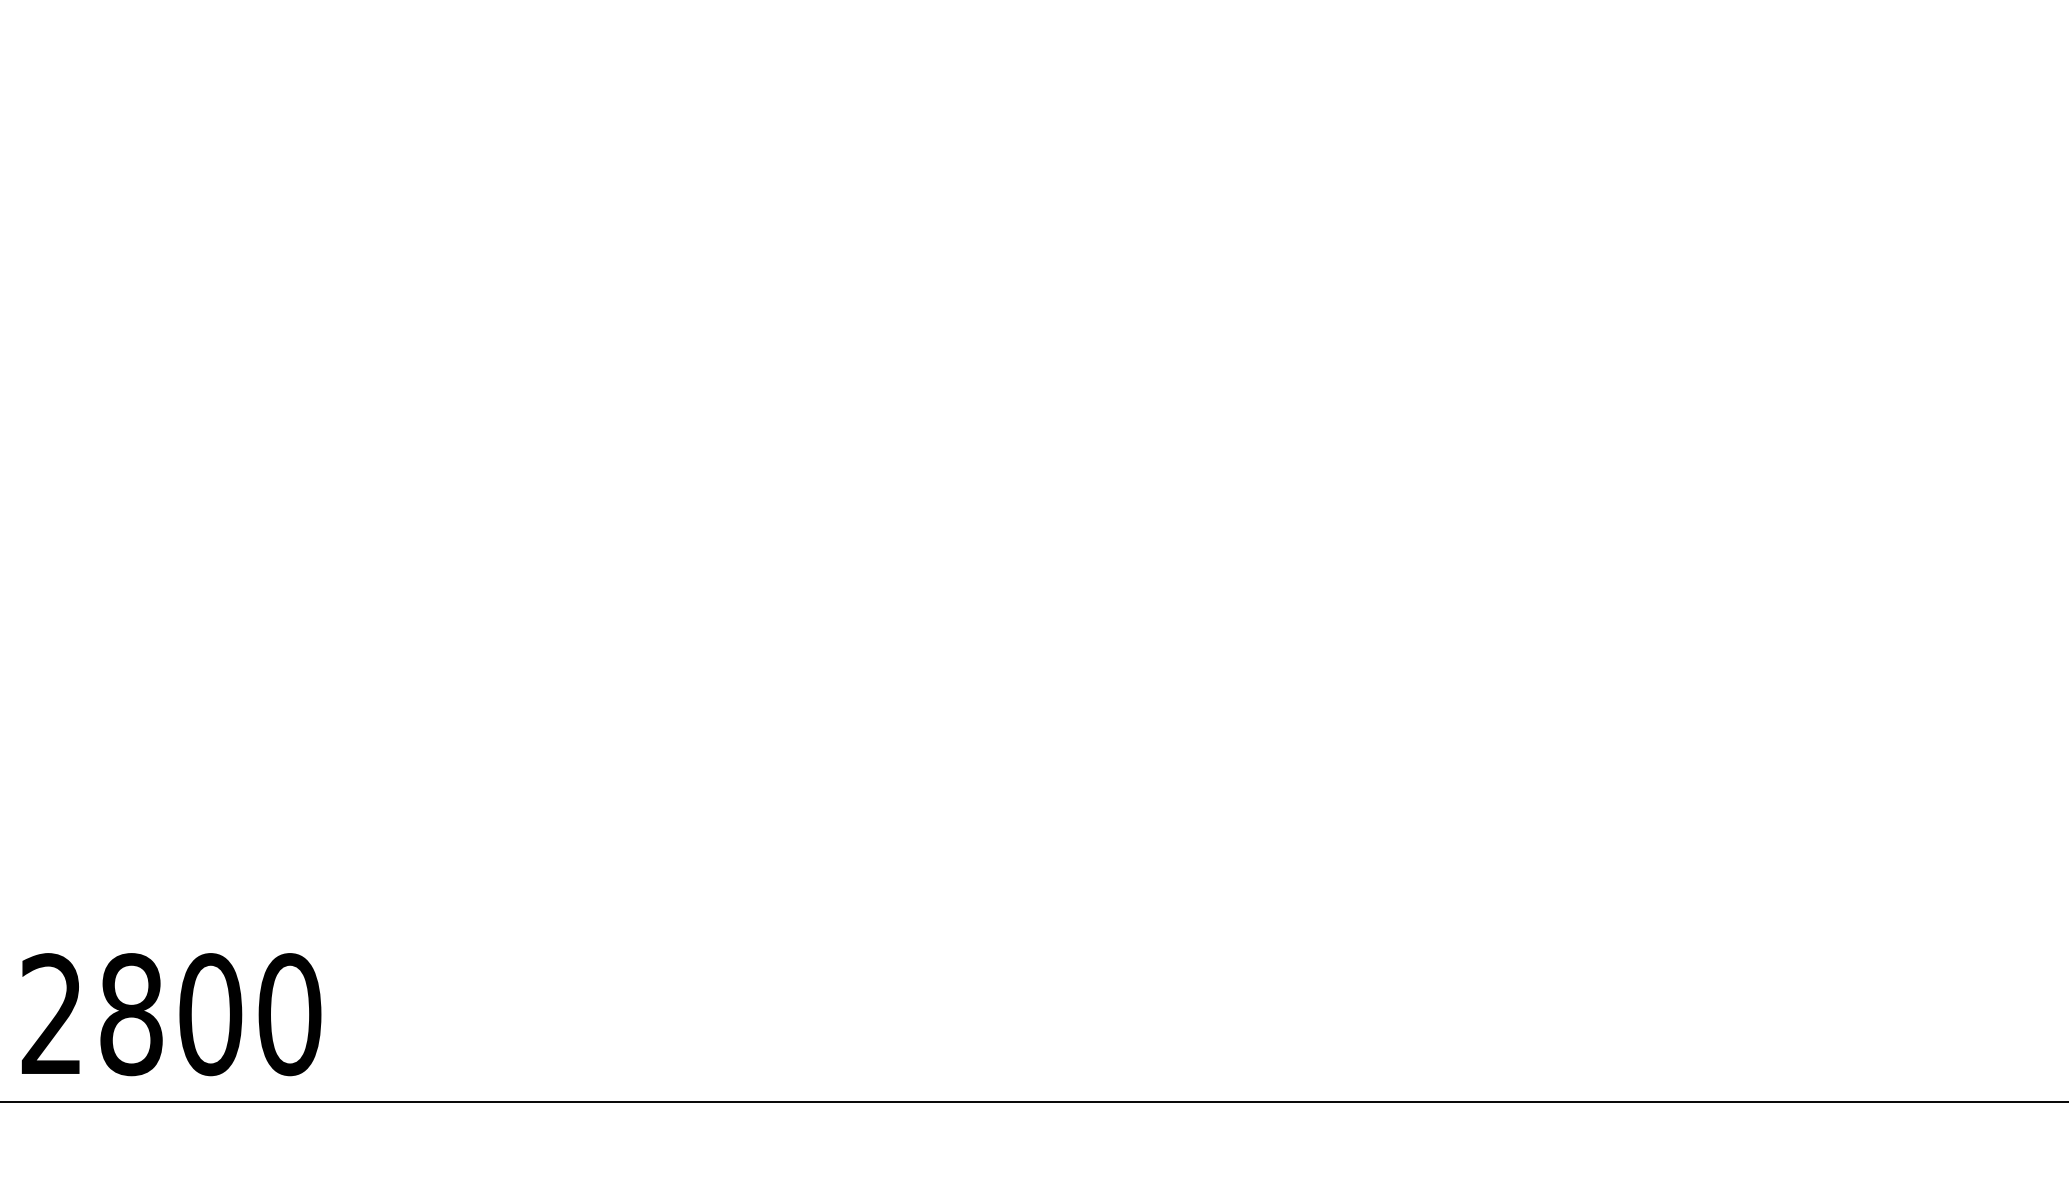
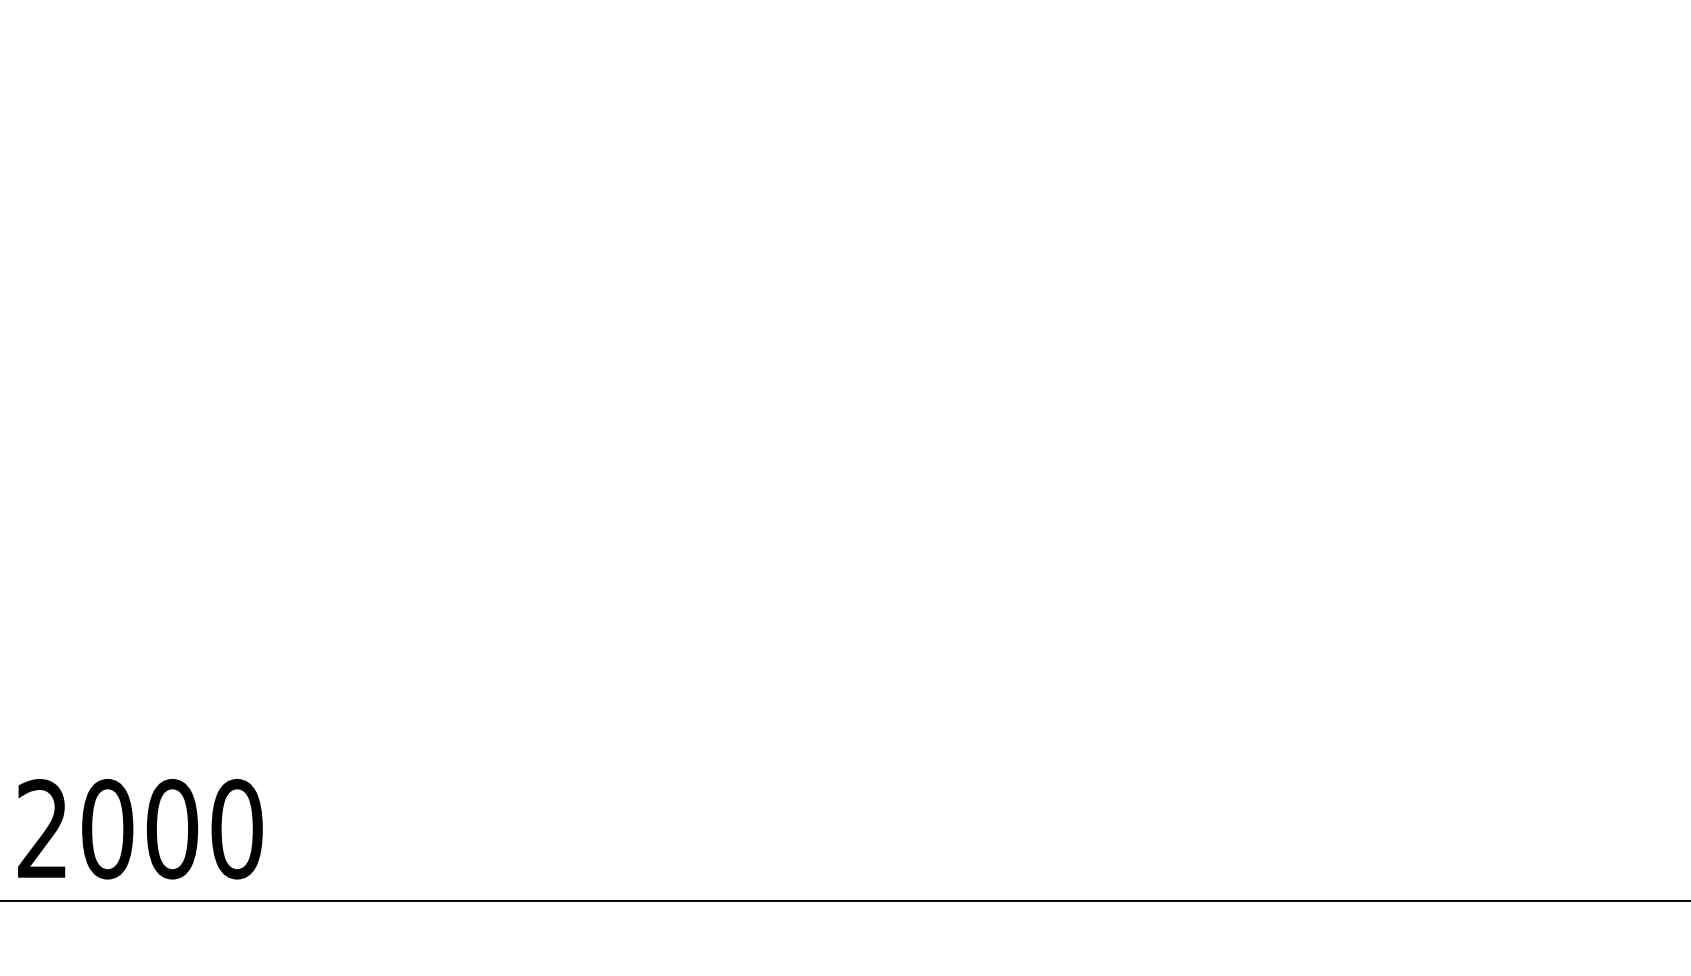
text: (131, 1014) -> (107, 829), 2800 -> 2000

